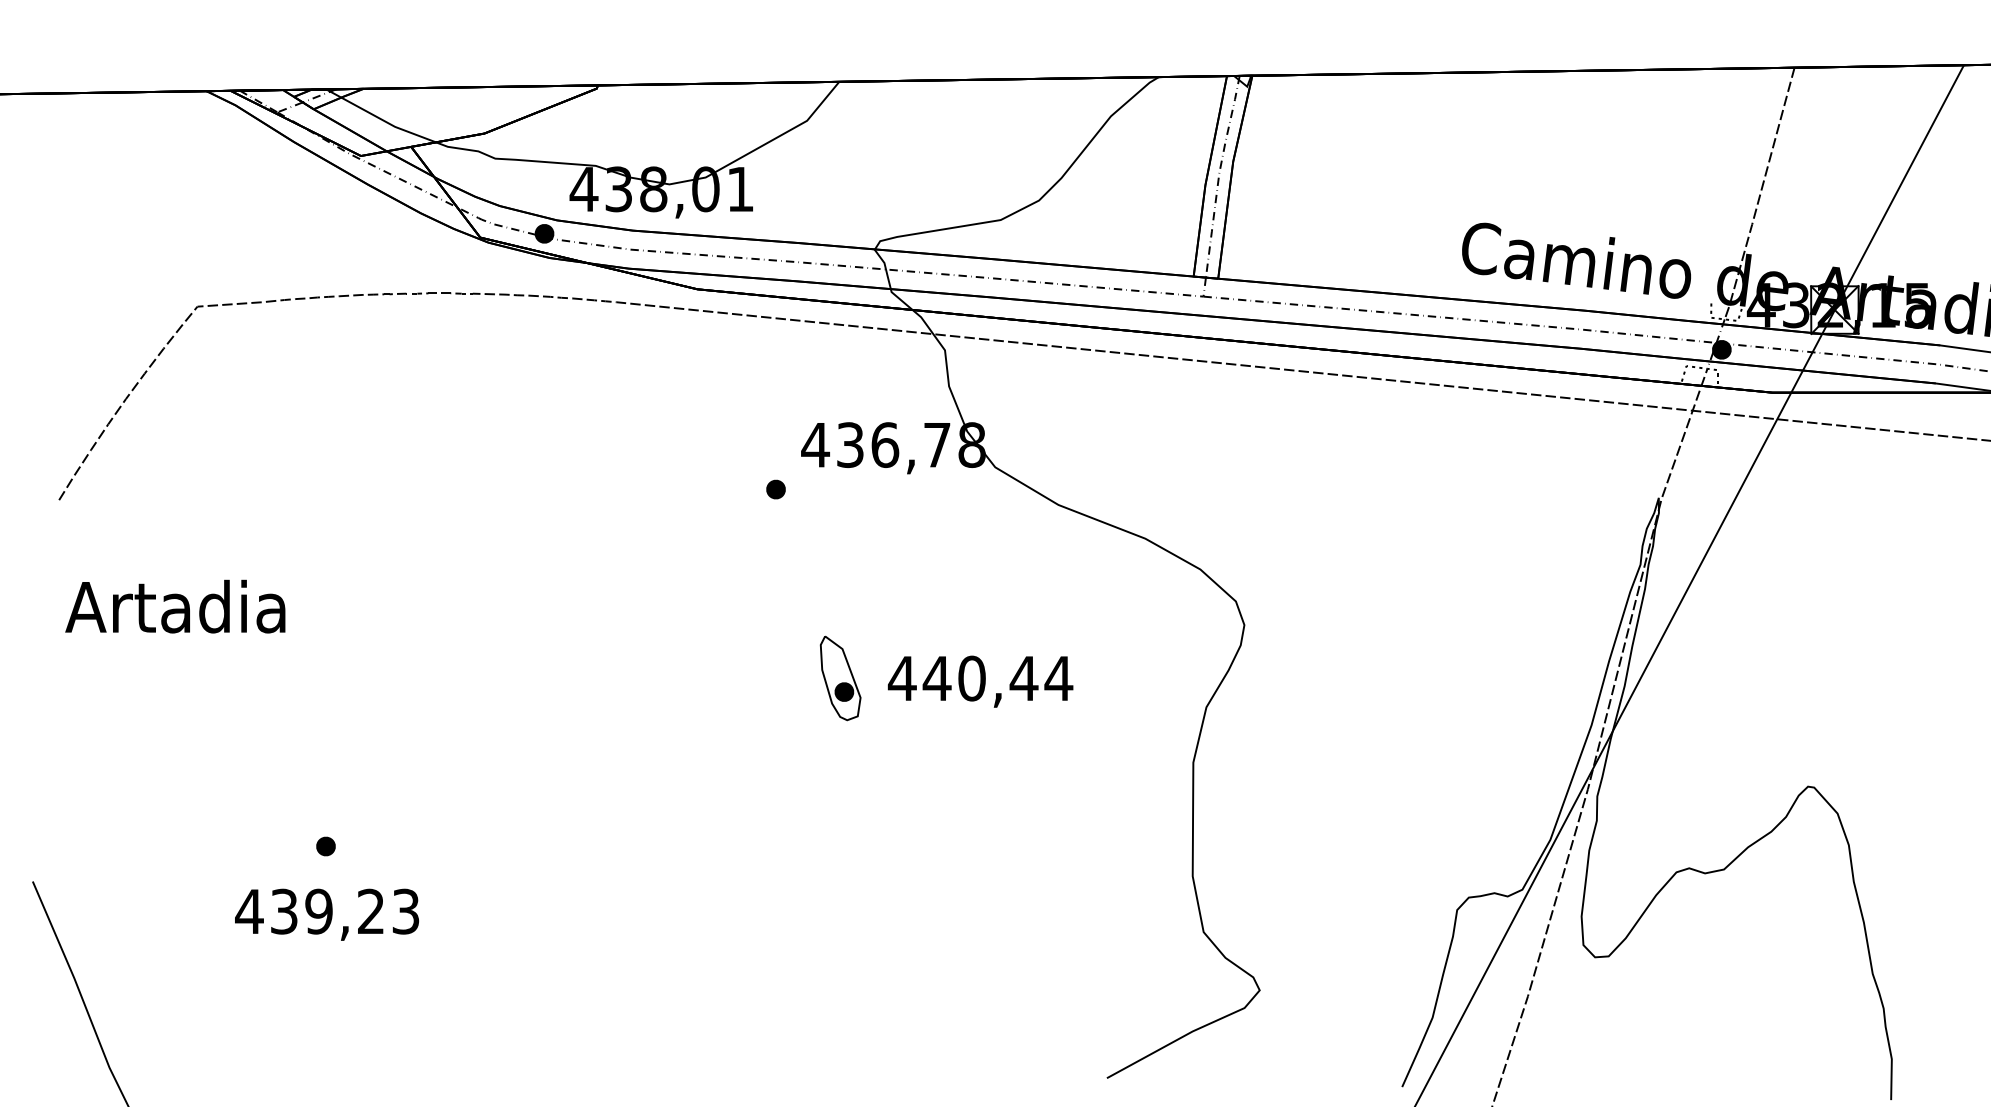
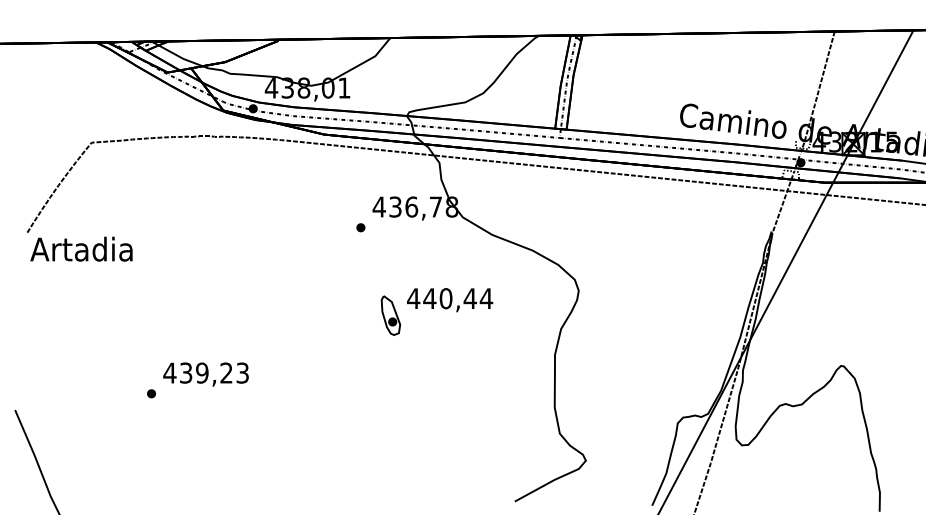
text: (175, 605) -> (81, 248), moved
text: (981, 682) -> (450, 300), moved
text: (325, 914) -> (205, 374), moved

